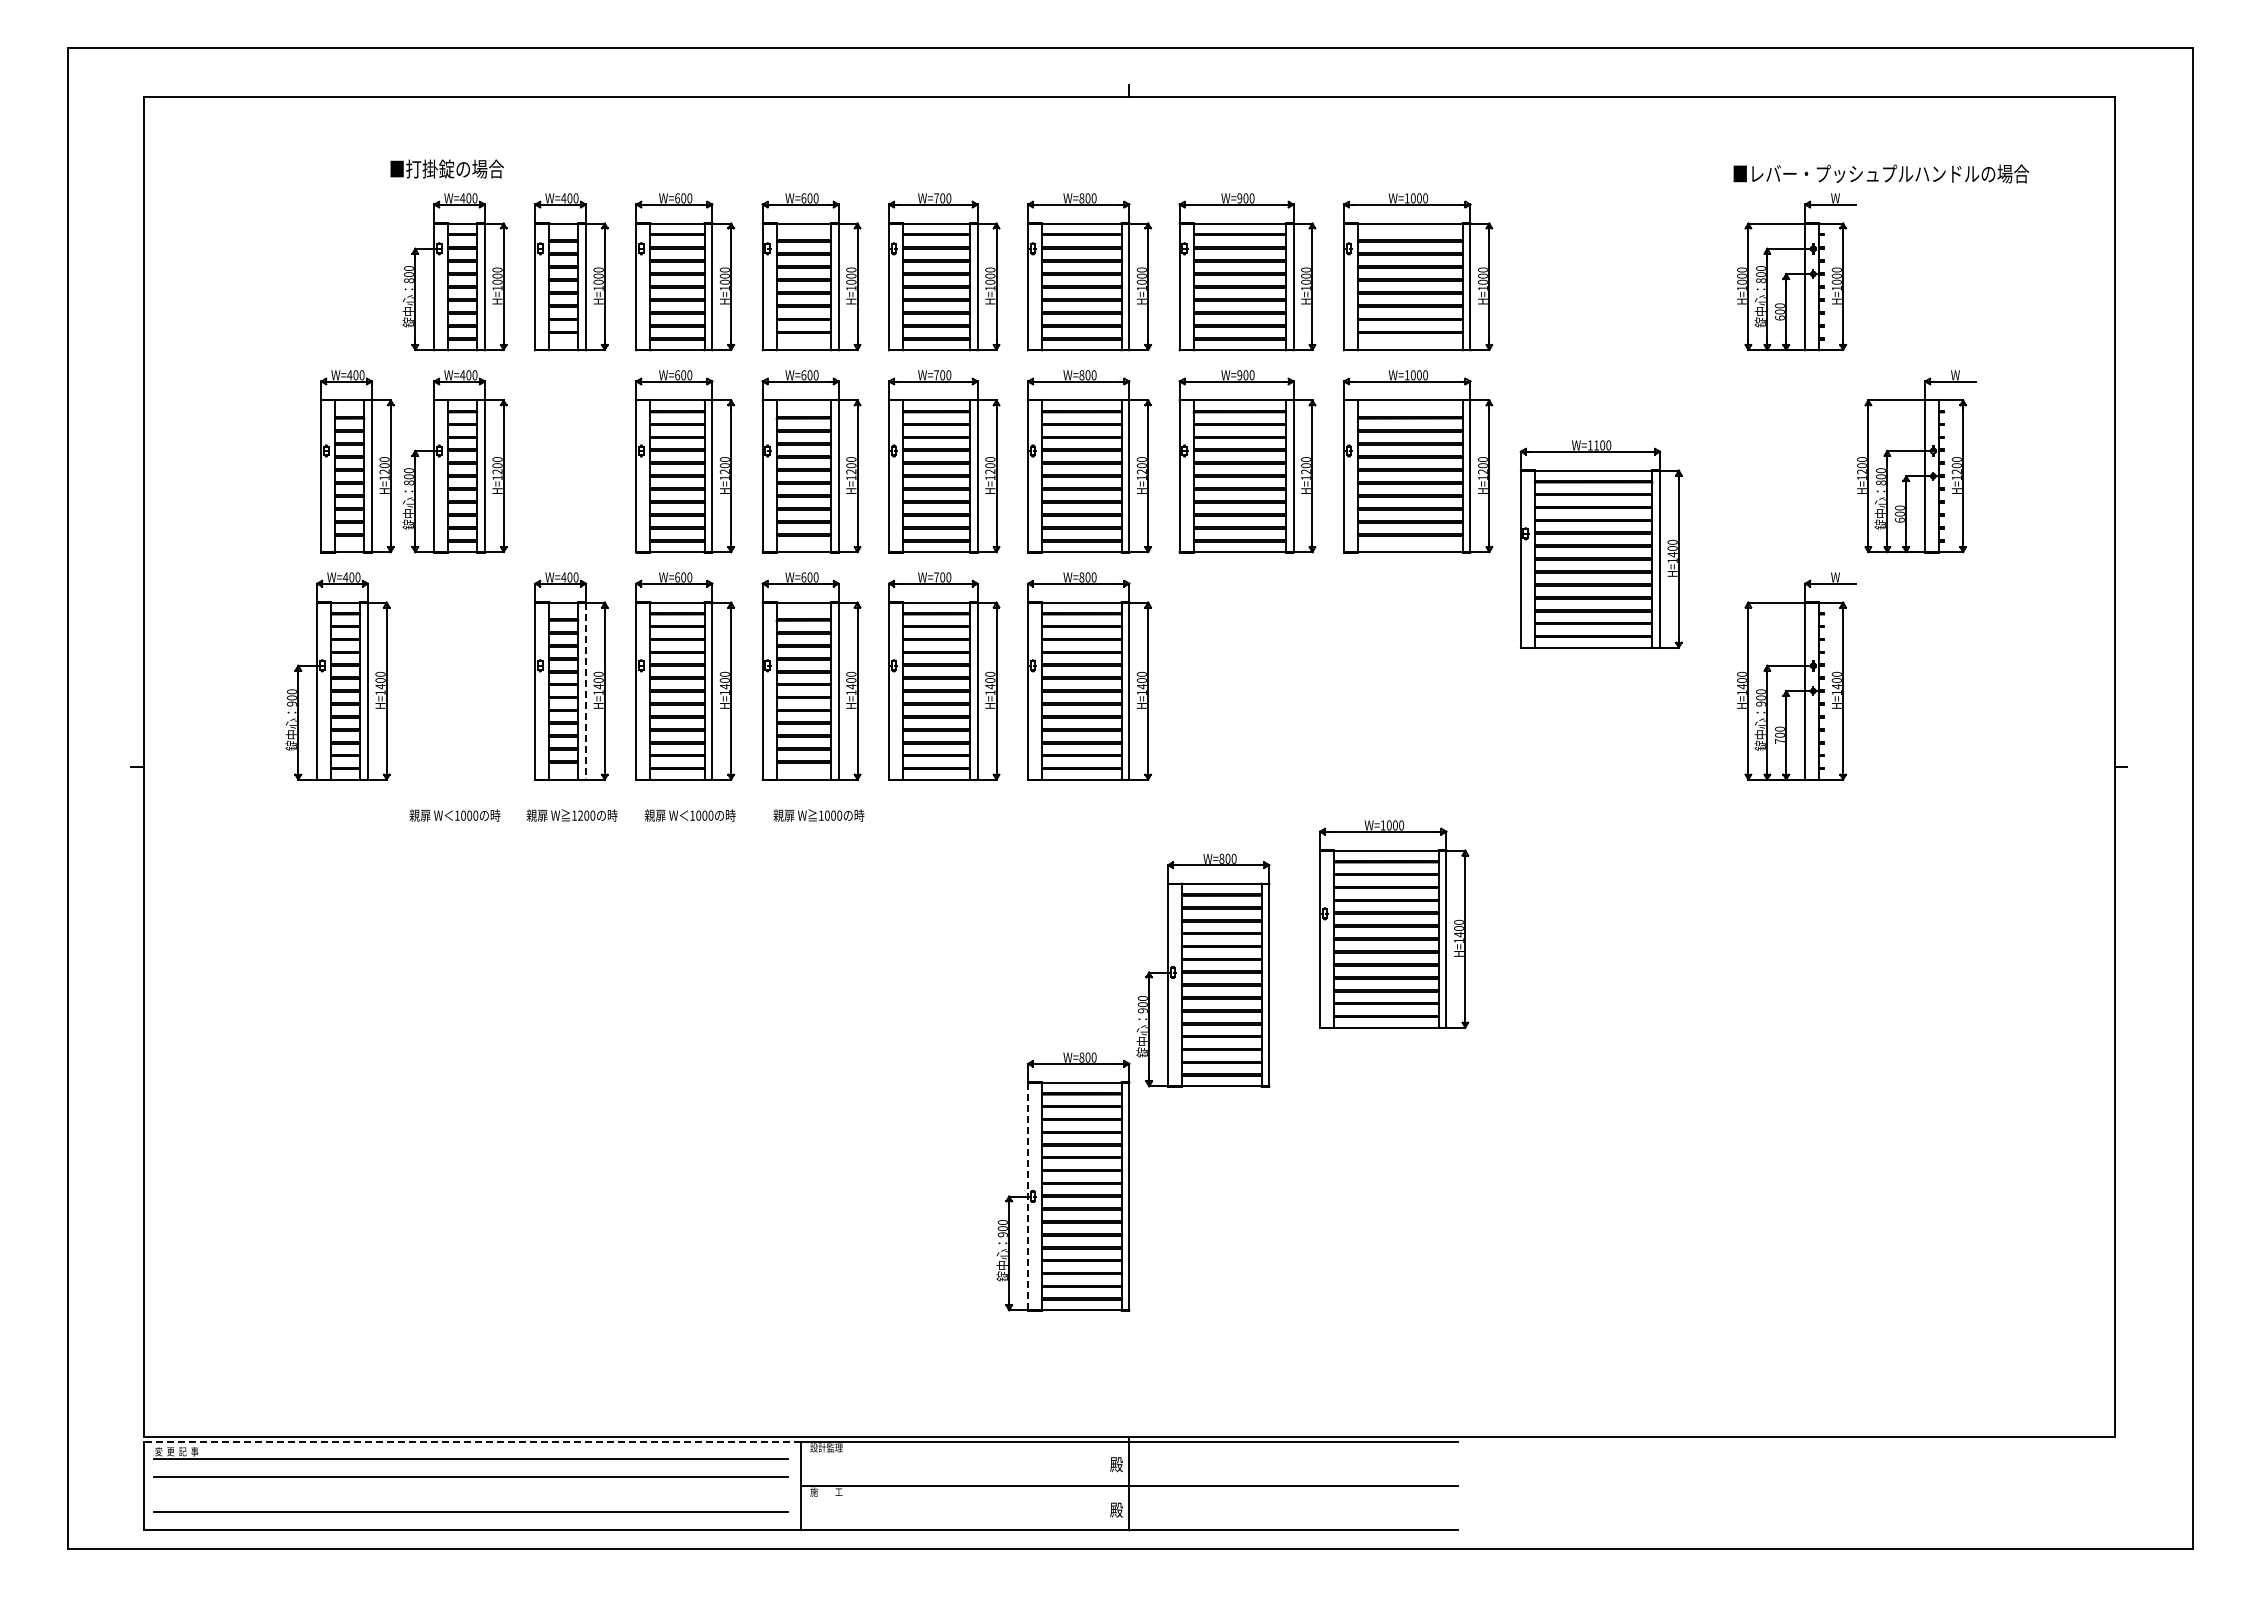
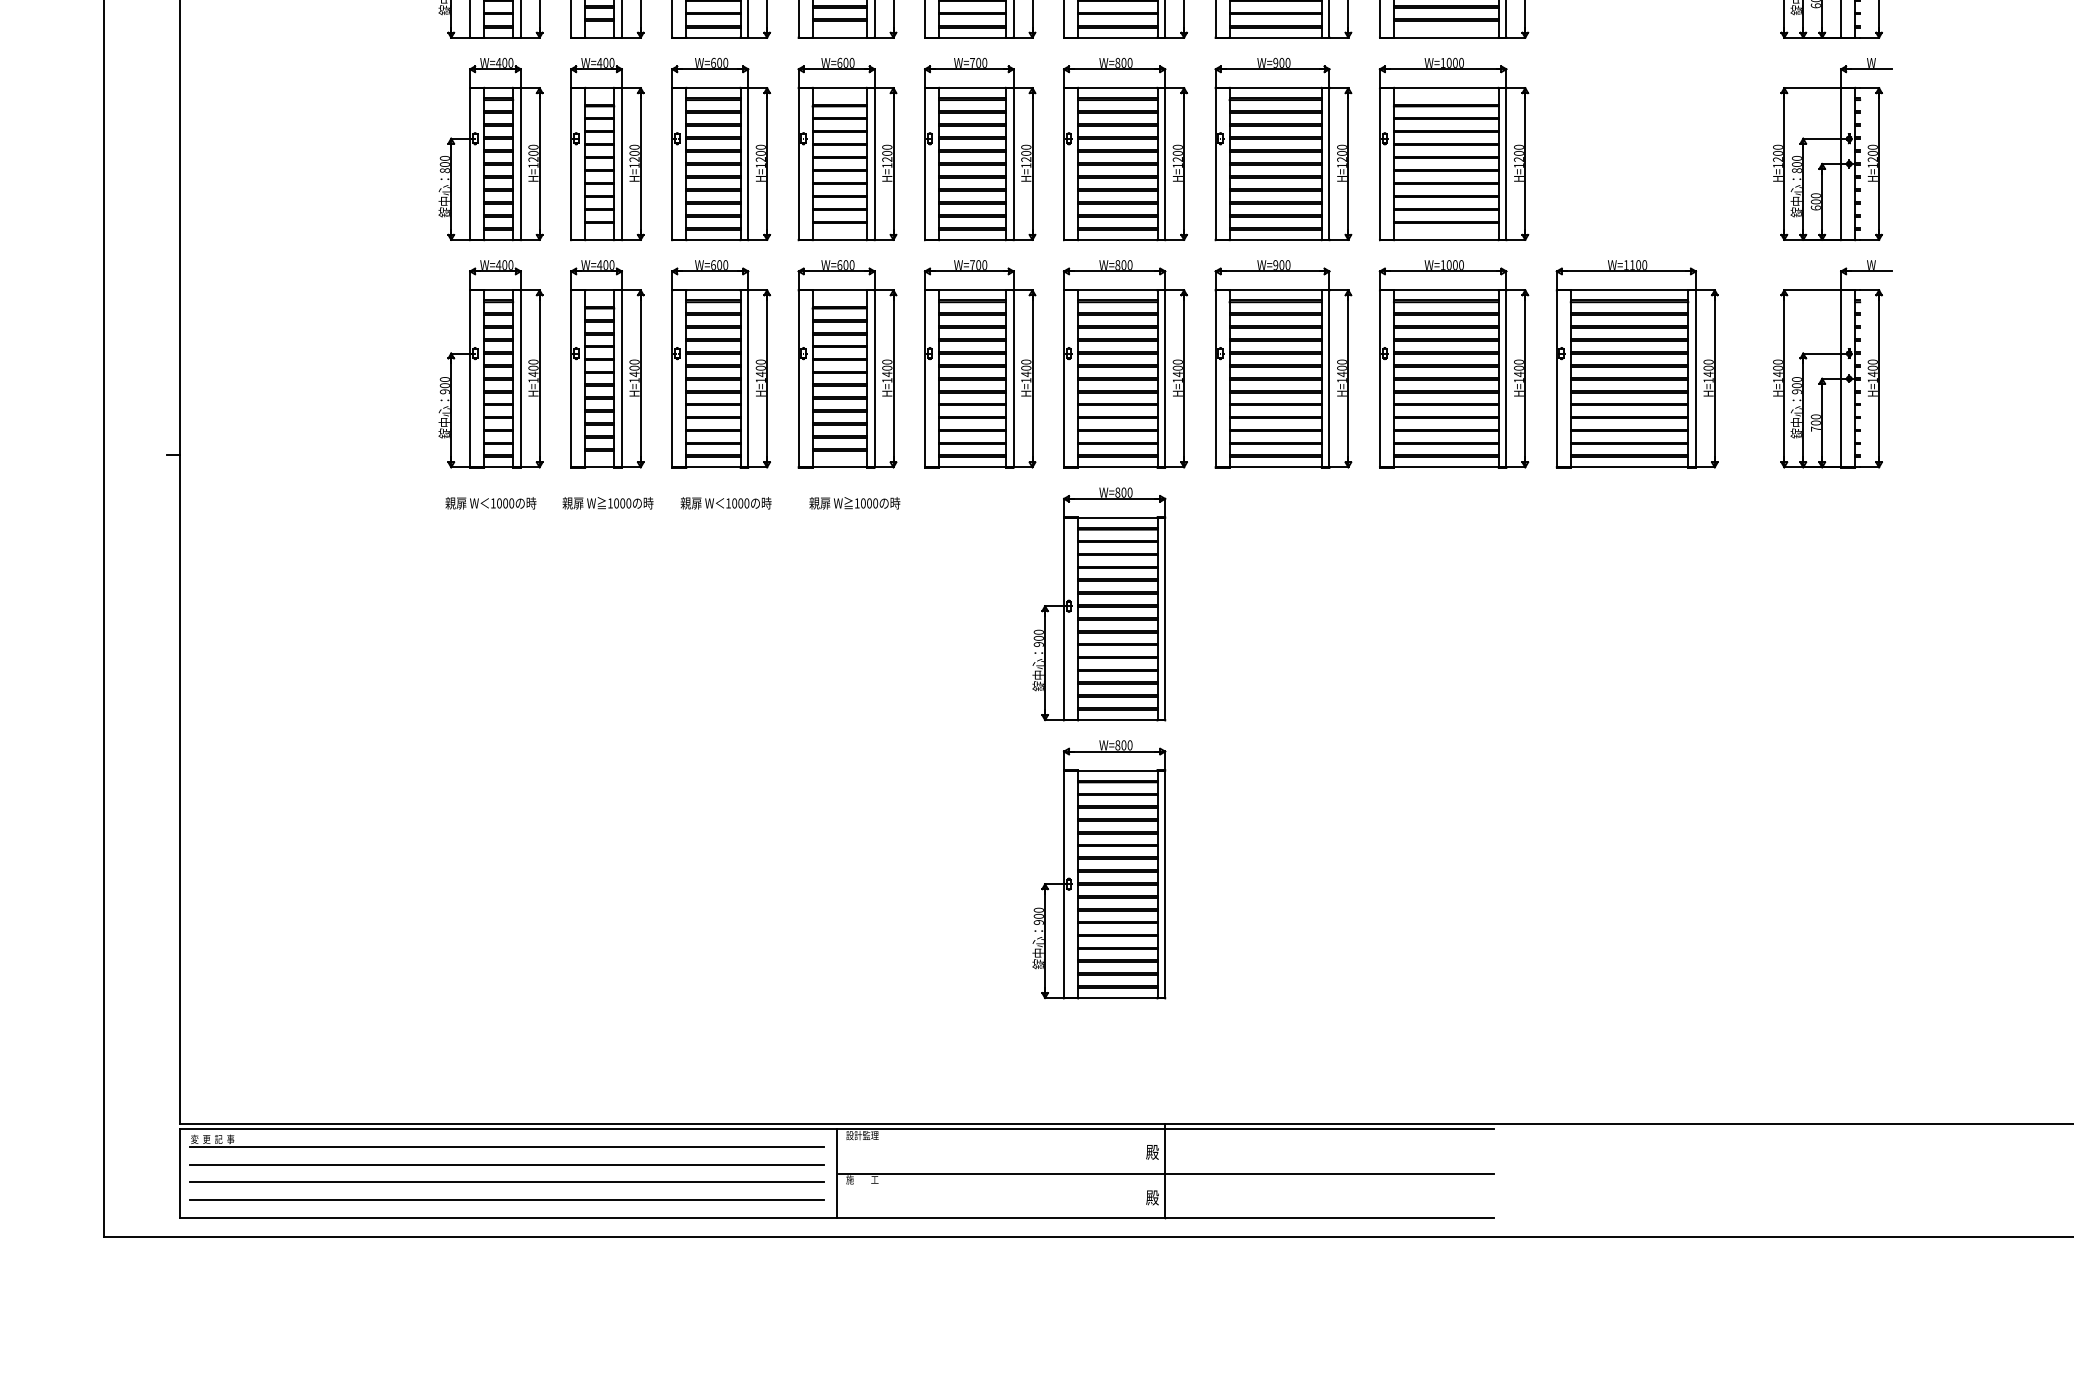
part: (357, 461) -> (607, 149), moved
part: (1916, 461) -> (1832, 149), moved
part: (1600, 544) -> (1636, 364), moved
part: (337, 676) -> (490, 364), moved
part: (1247, 676) -> (1283, 364), added
line: (585, 691) -> (621, 379), dashed -> solid
text: (580, 815) -> (616, 503), 1200 -> 1000
part: (1393, 924) -> (1453, 364), moved
part: (1203, 970) -> (1099, 604), moved
line: (1028, 1196) -> (1064, 884), dashed -> solid
line: (472, 1441) -> (508, 1129), dashed -> solid
line: (470, 1494) -> (506, 1182), added

